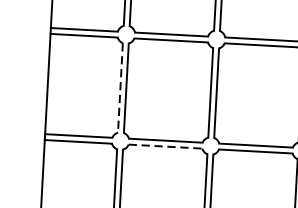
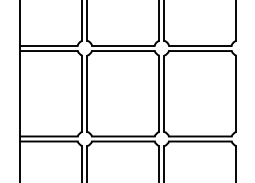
line: (120, 88) -> (82, 94), dashed -> solid
line: (165, 146) -> (123, 141), dashed -> solid

